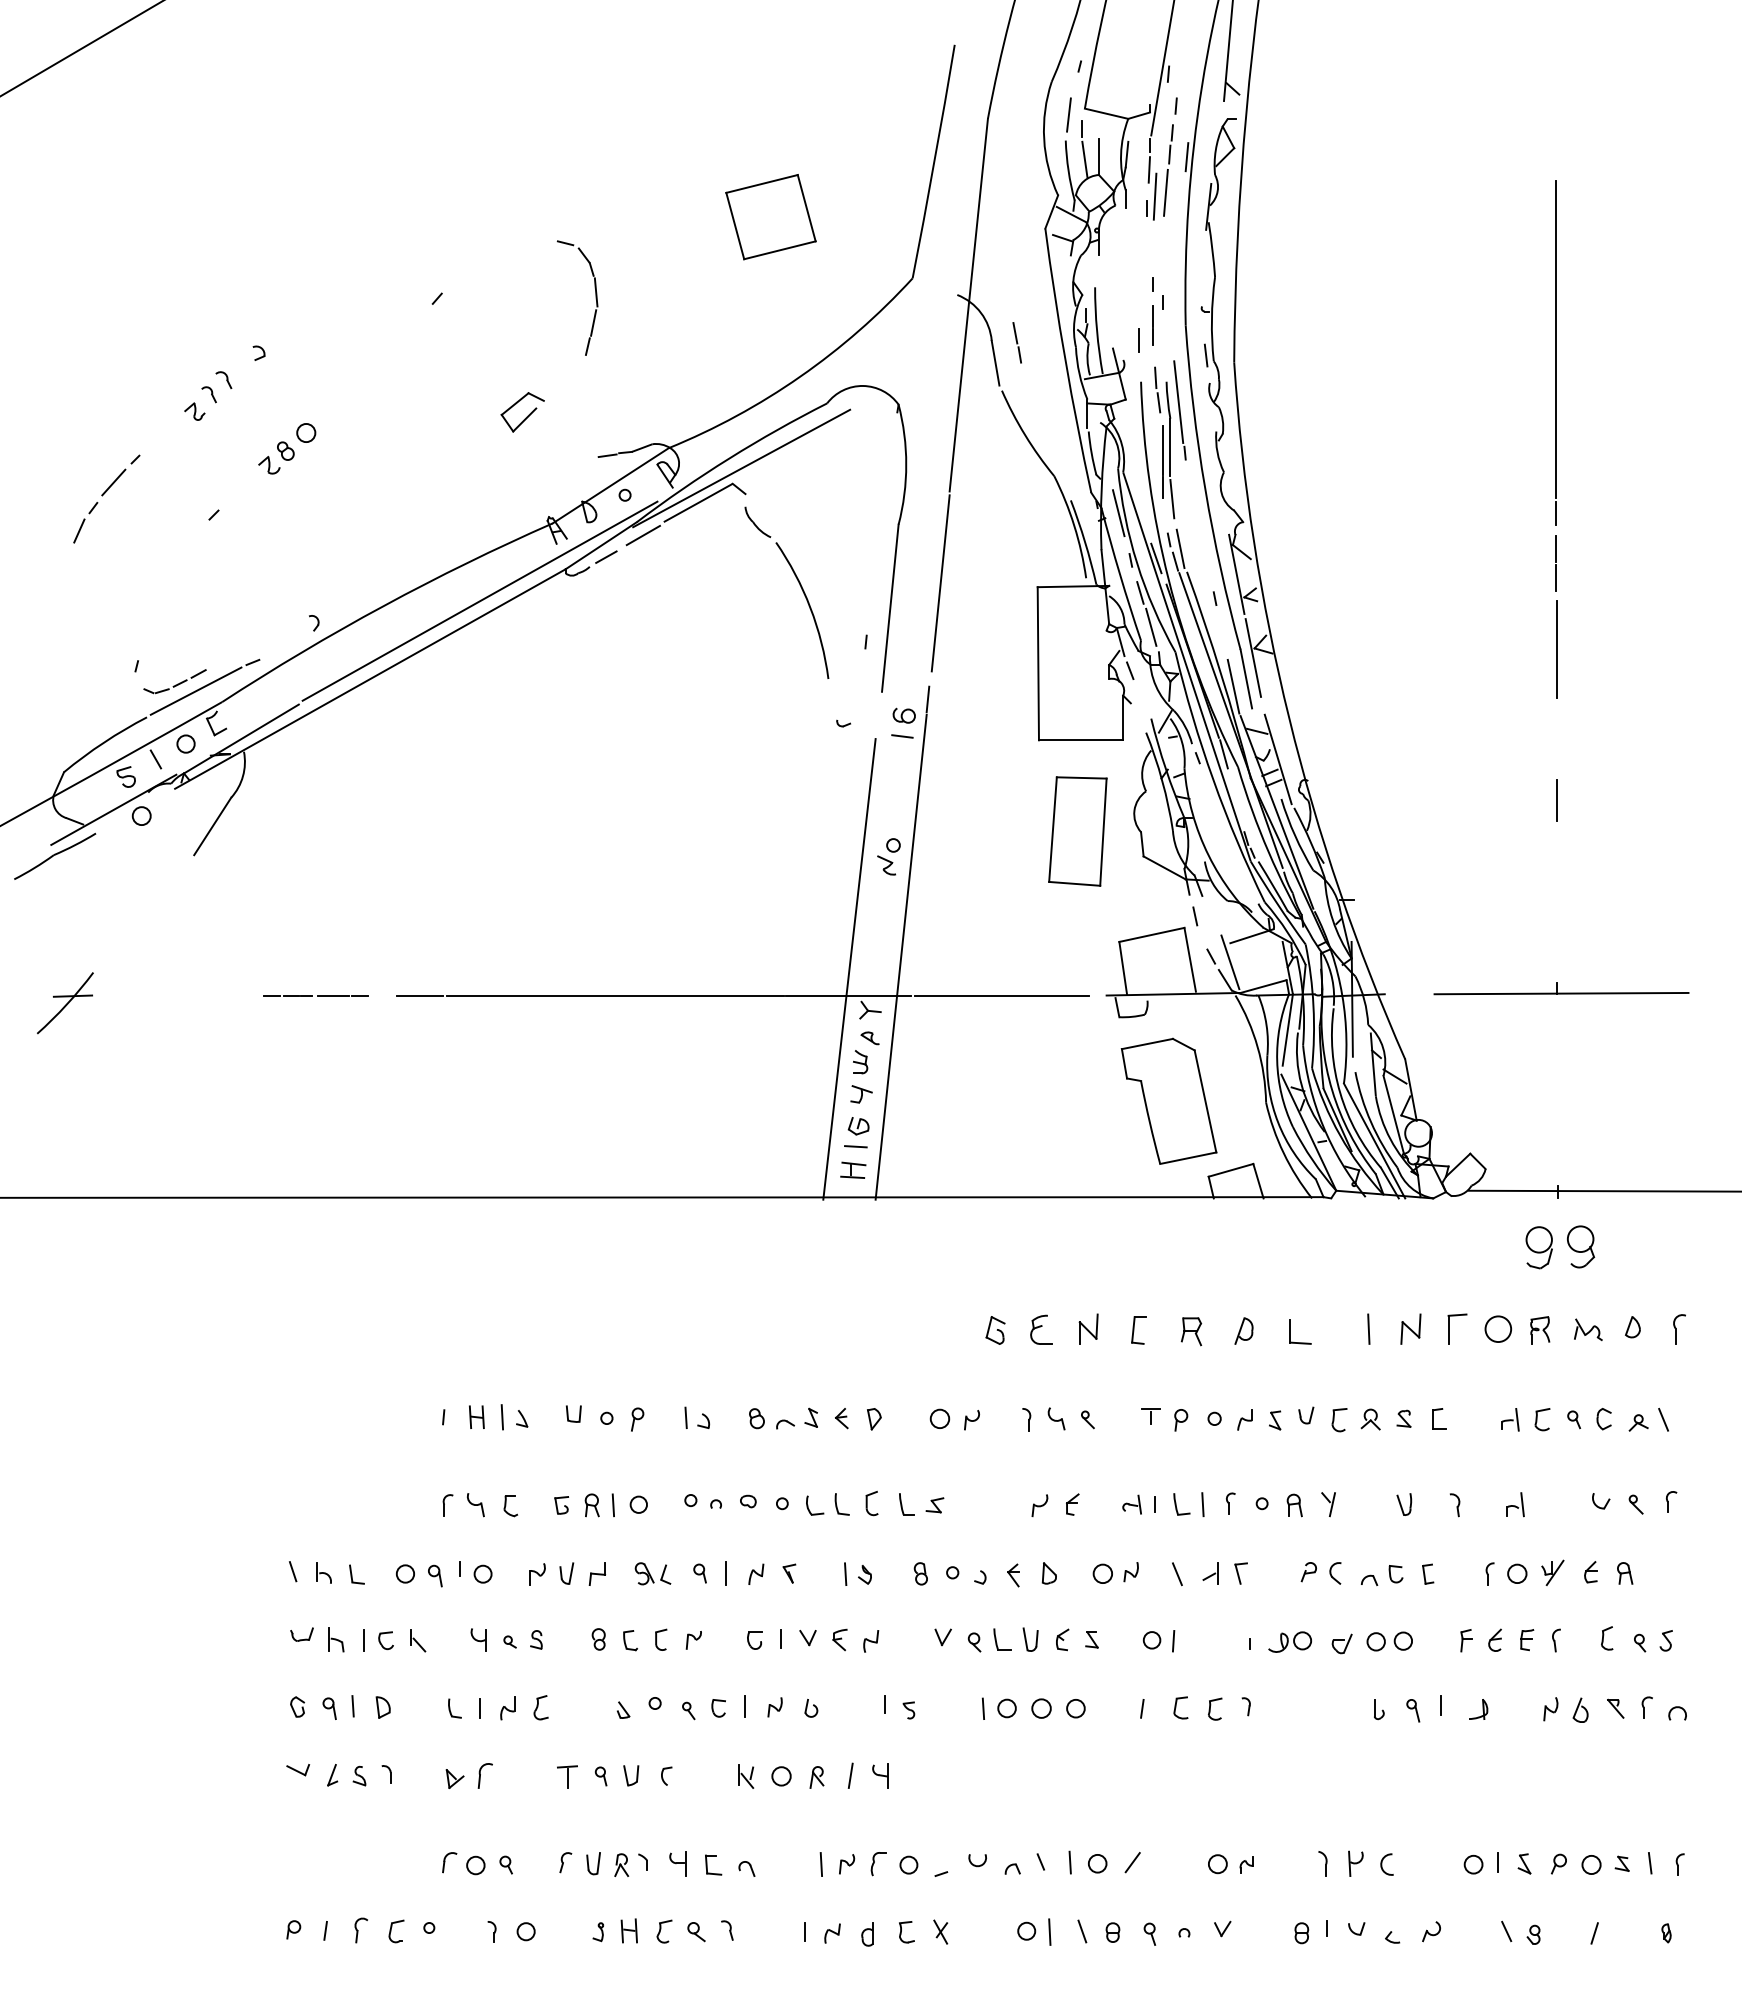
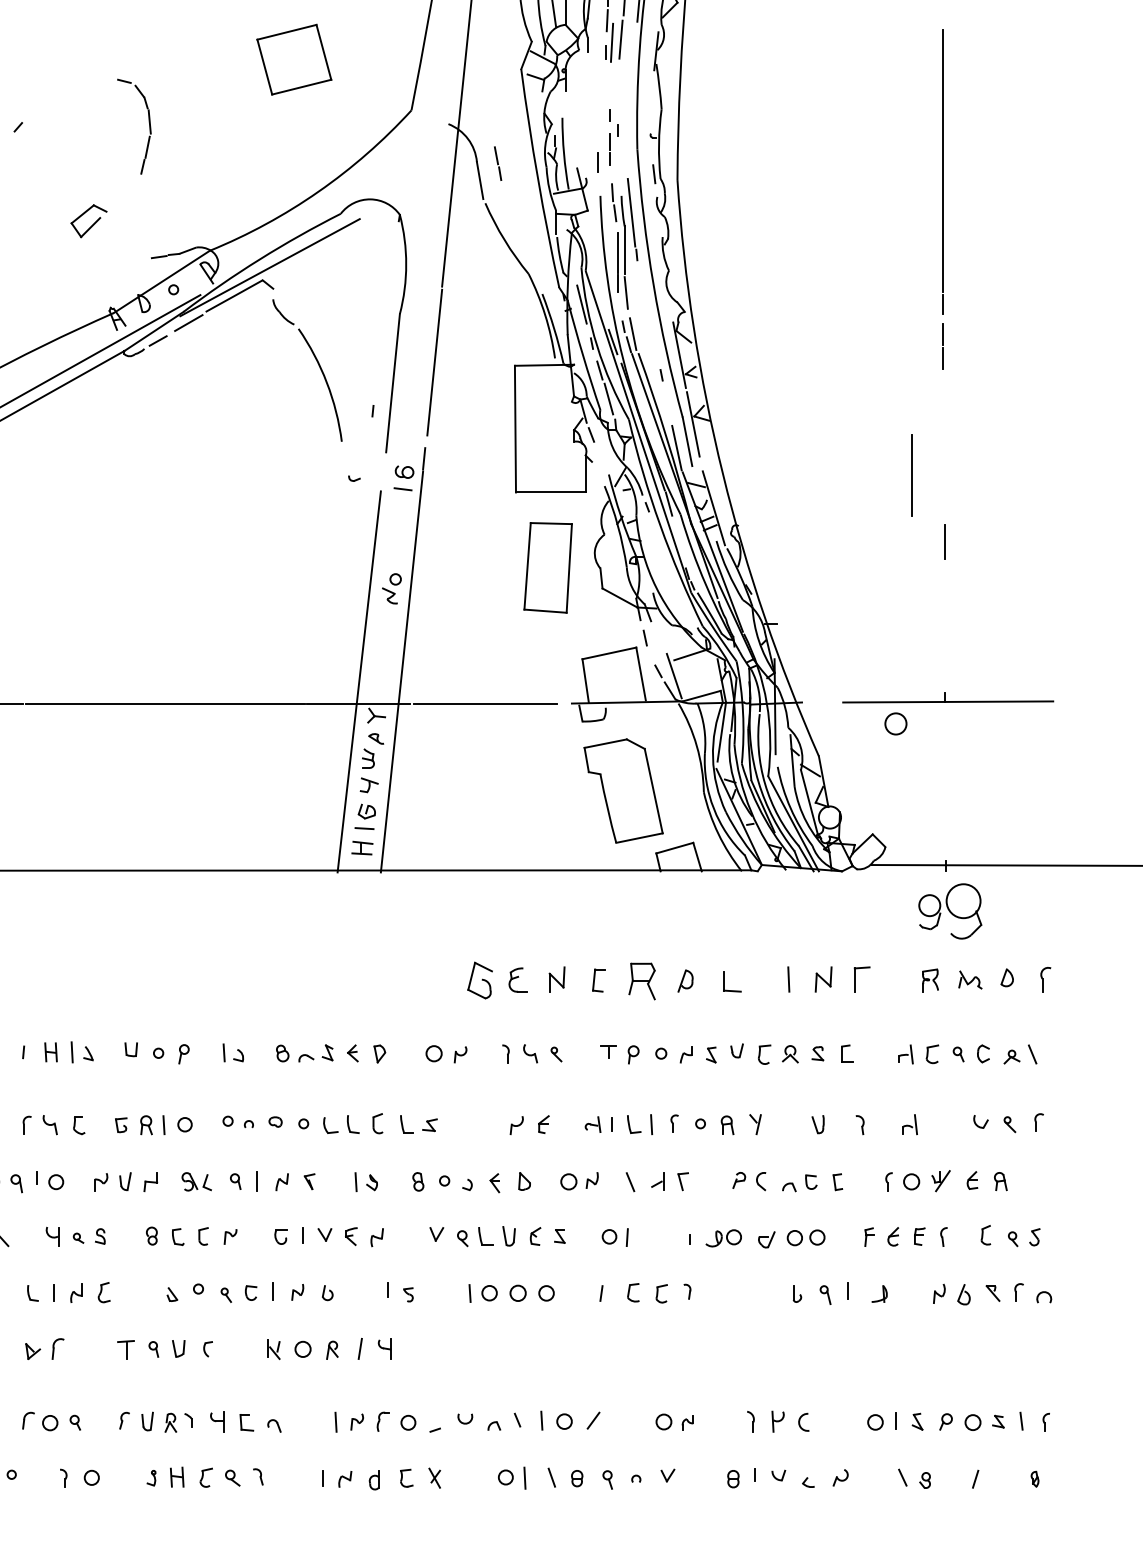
line: (1556, 649) -> (911, 475), moved
part: (1581, 1246) -> (964, 911), size x1.6
circle: (1497, 1328) -> (895, 723), moved
part: (995, 1330) -> (480, 980), size x1.6
part: (1191, 1331) -> (642, 981), size x1.6

